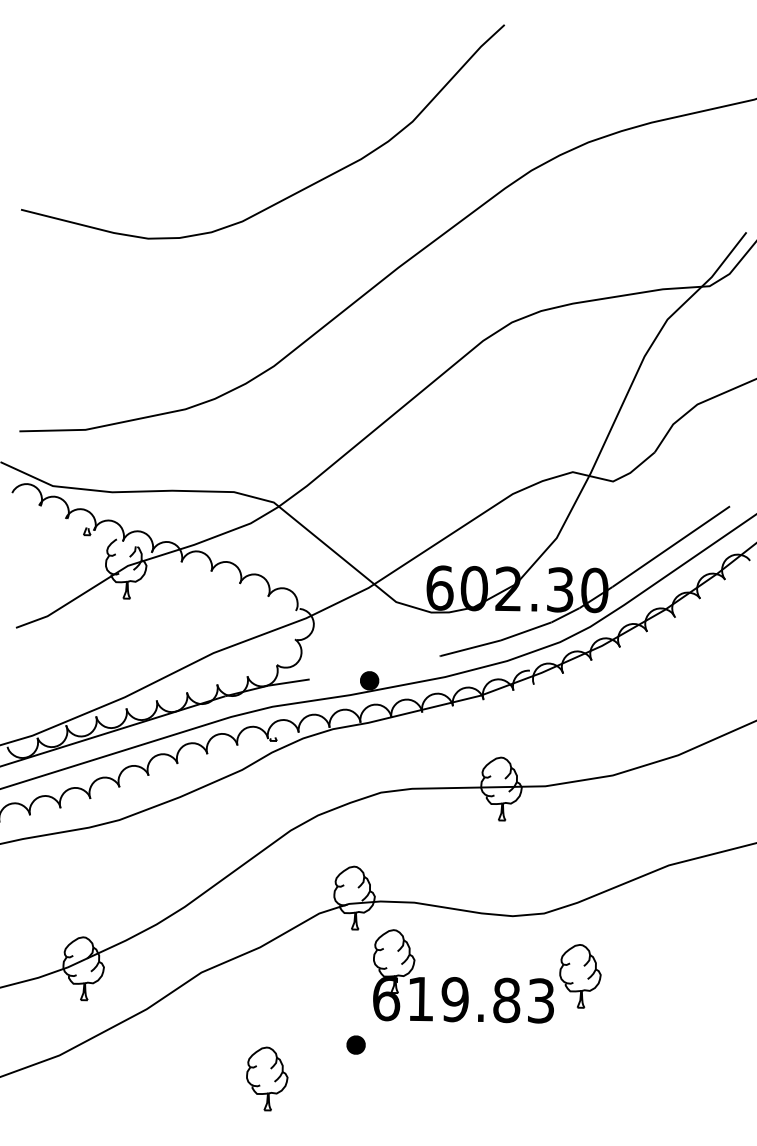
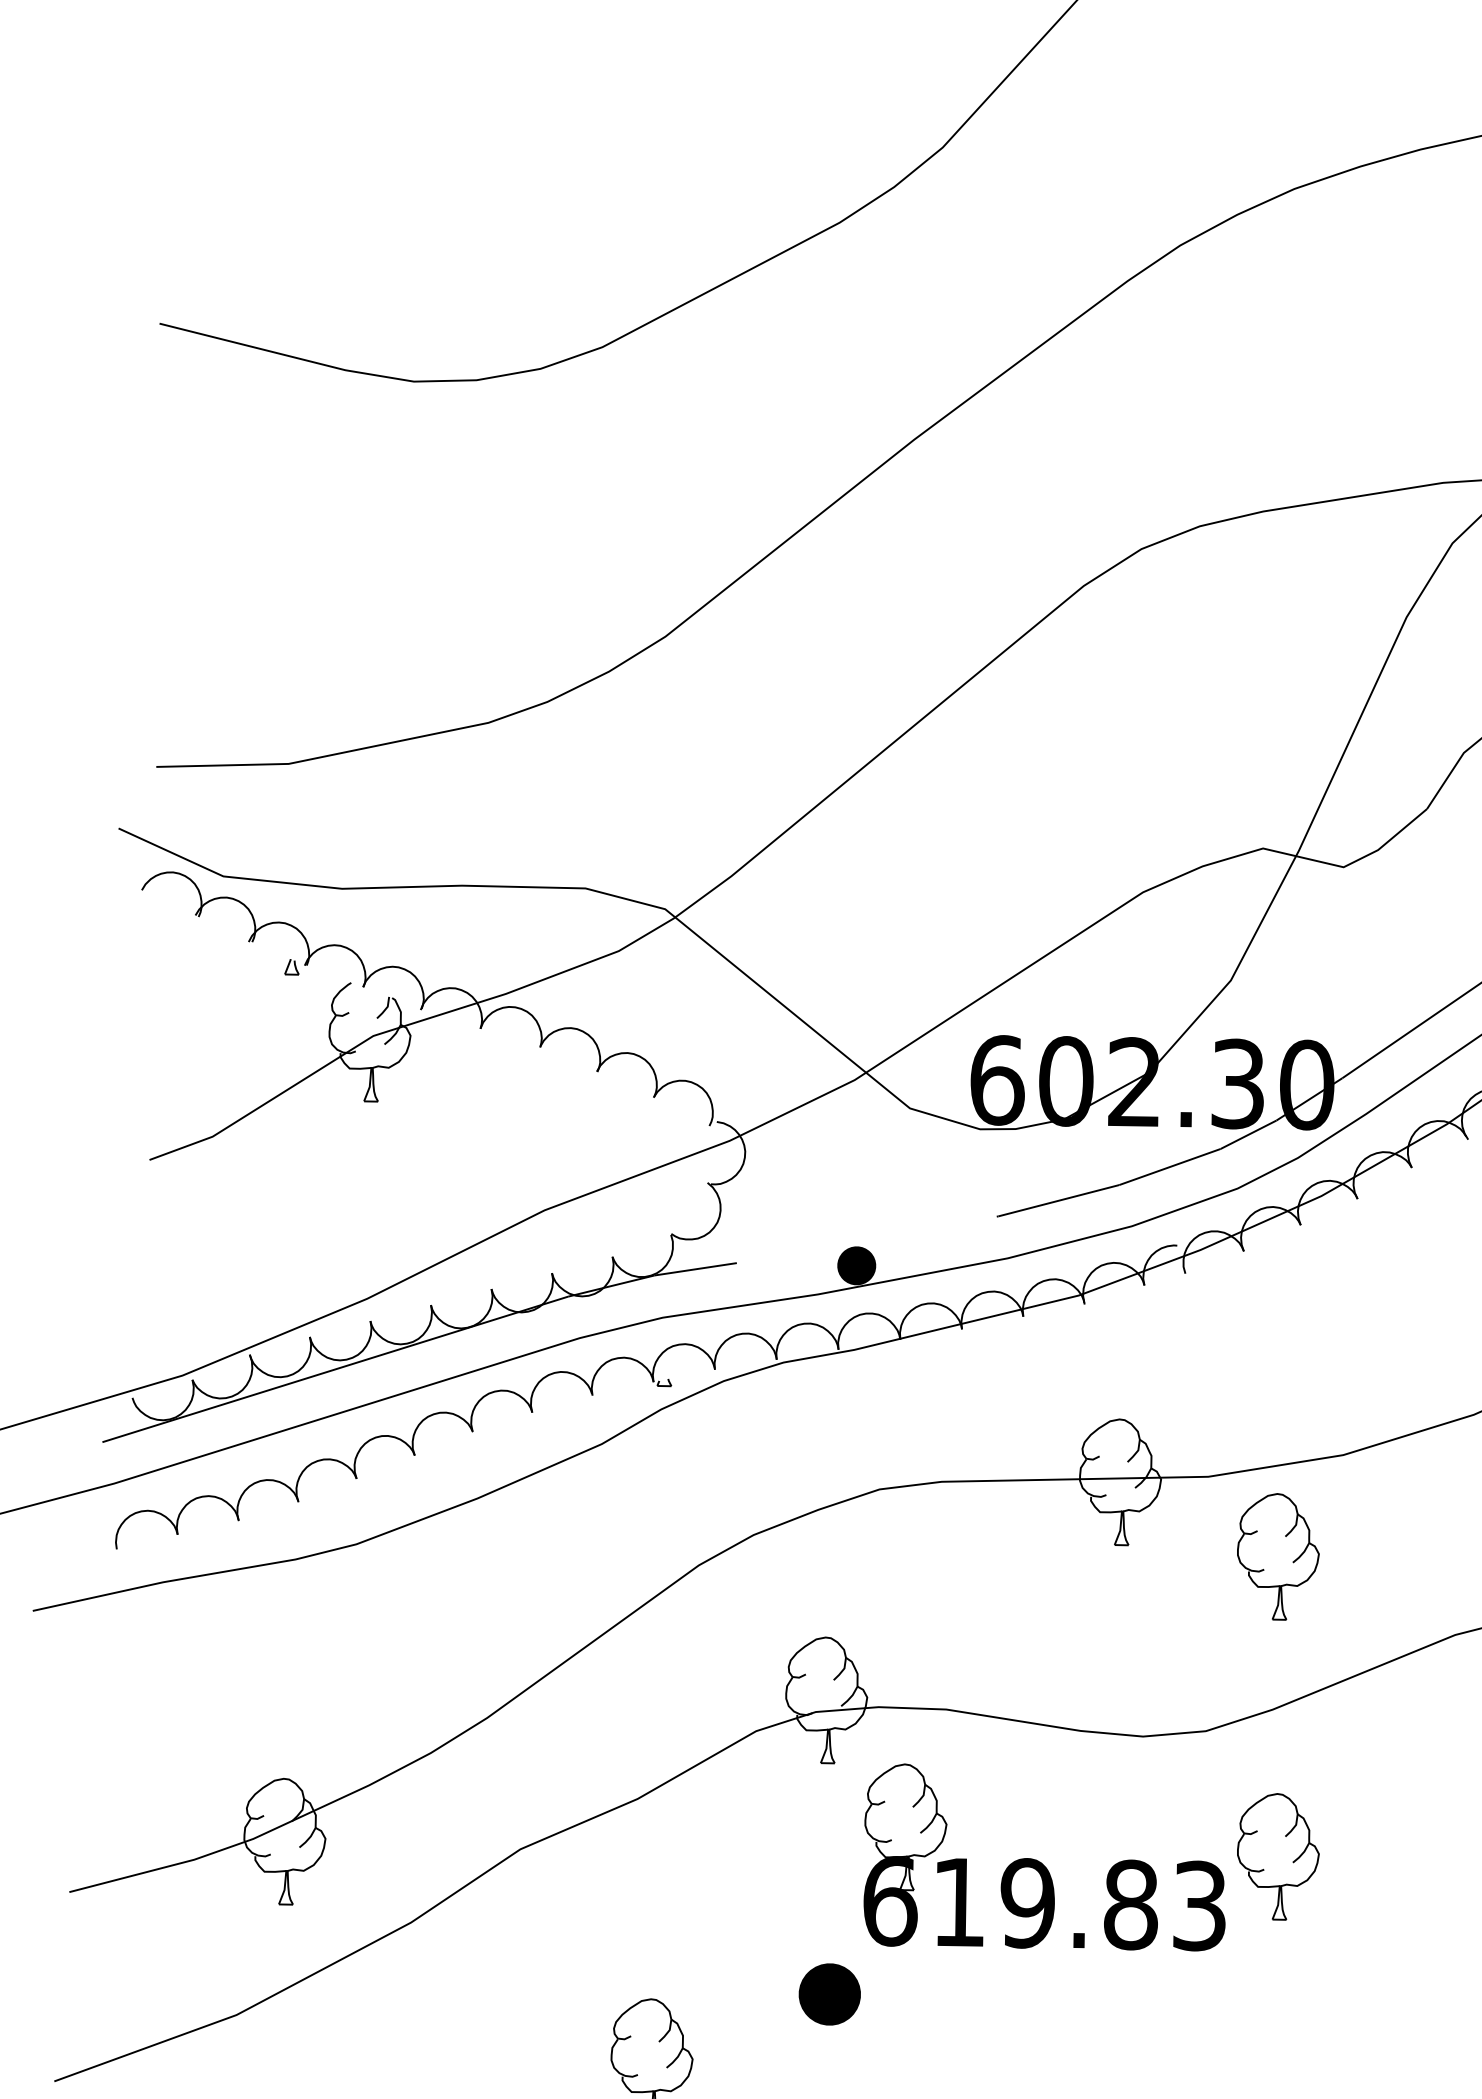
part: (580, 826) -> (1278, 1557), added
part: (355, 1044) -> (828, 1993), size x1.6

